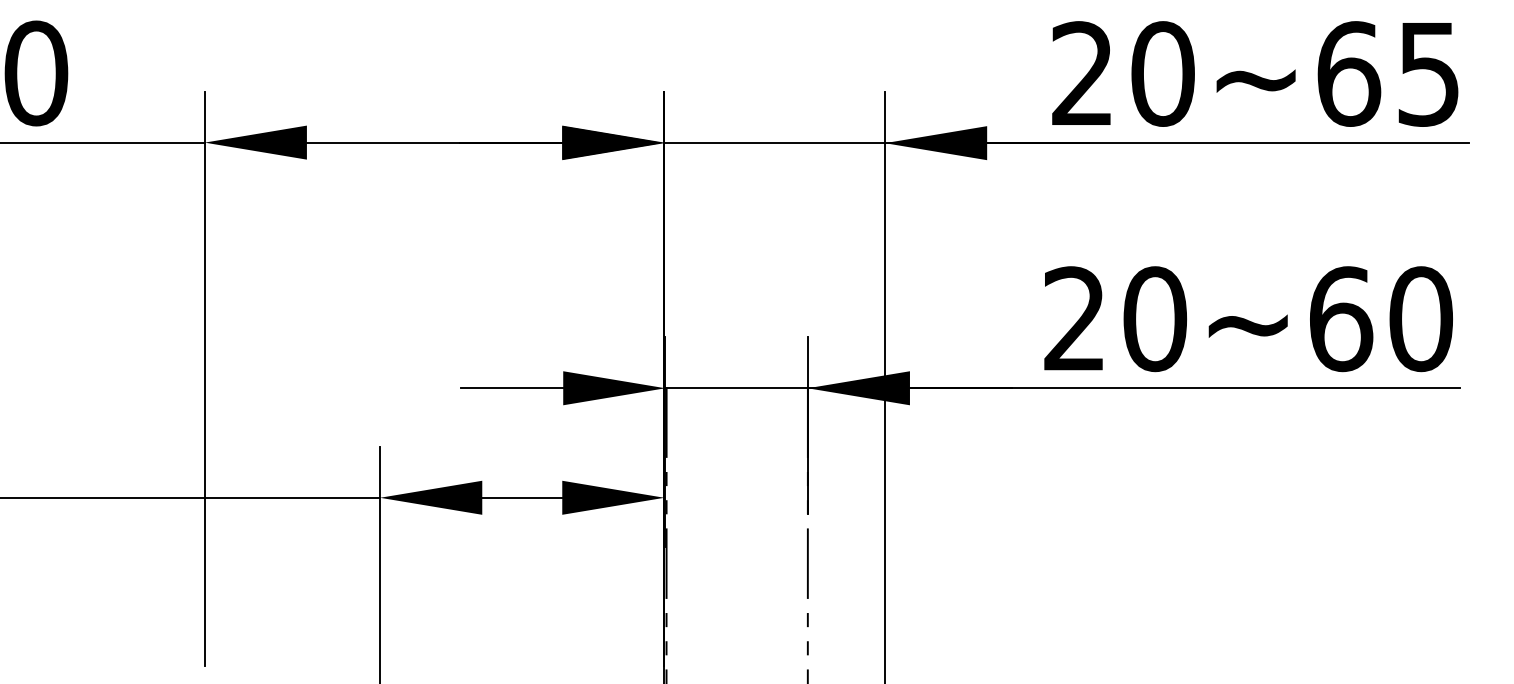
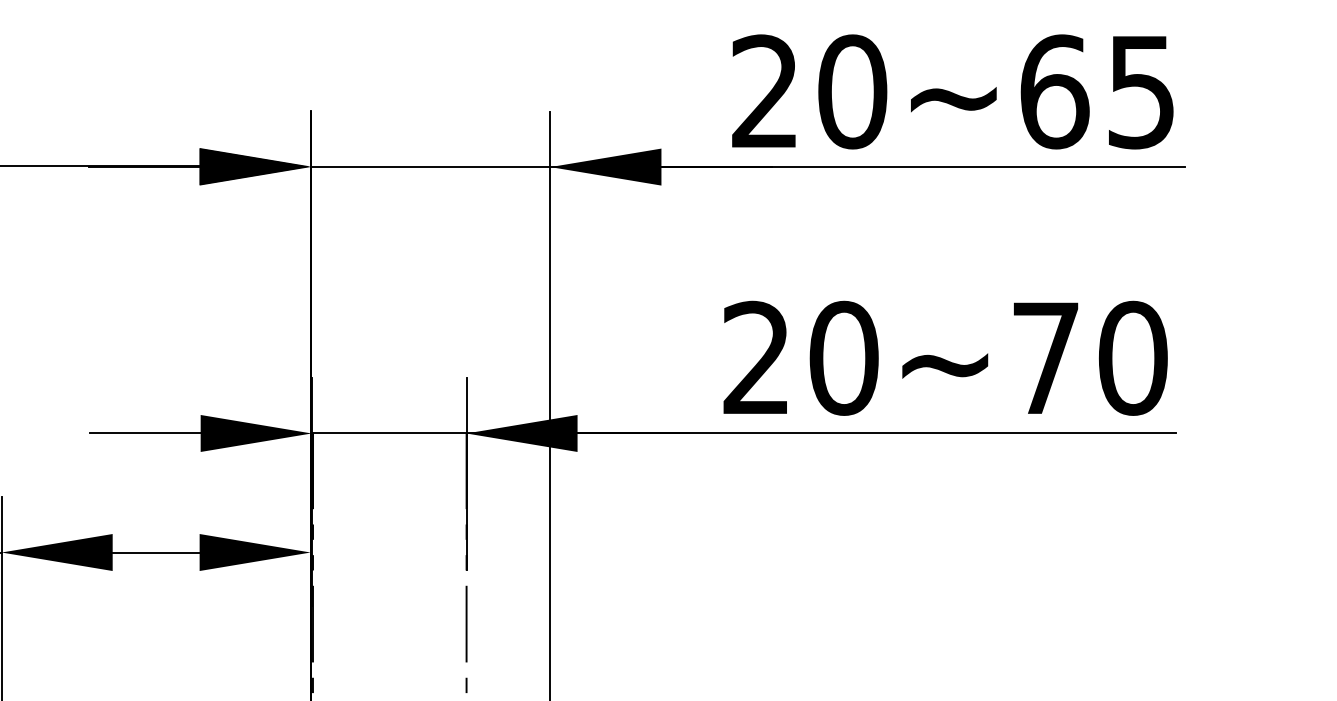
text: (1341, 319) -> (1046, 358), 20~60 -> 20~70

